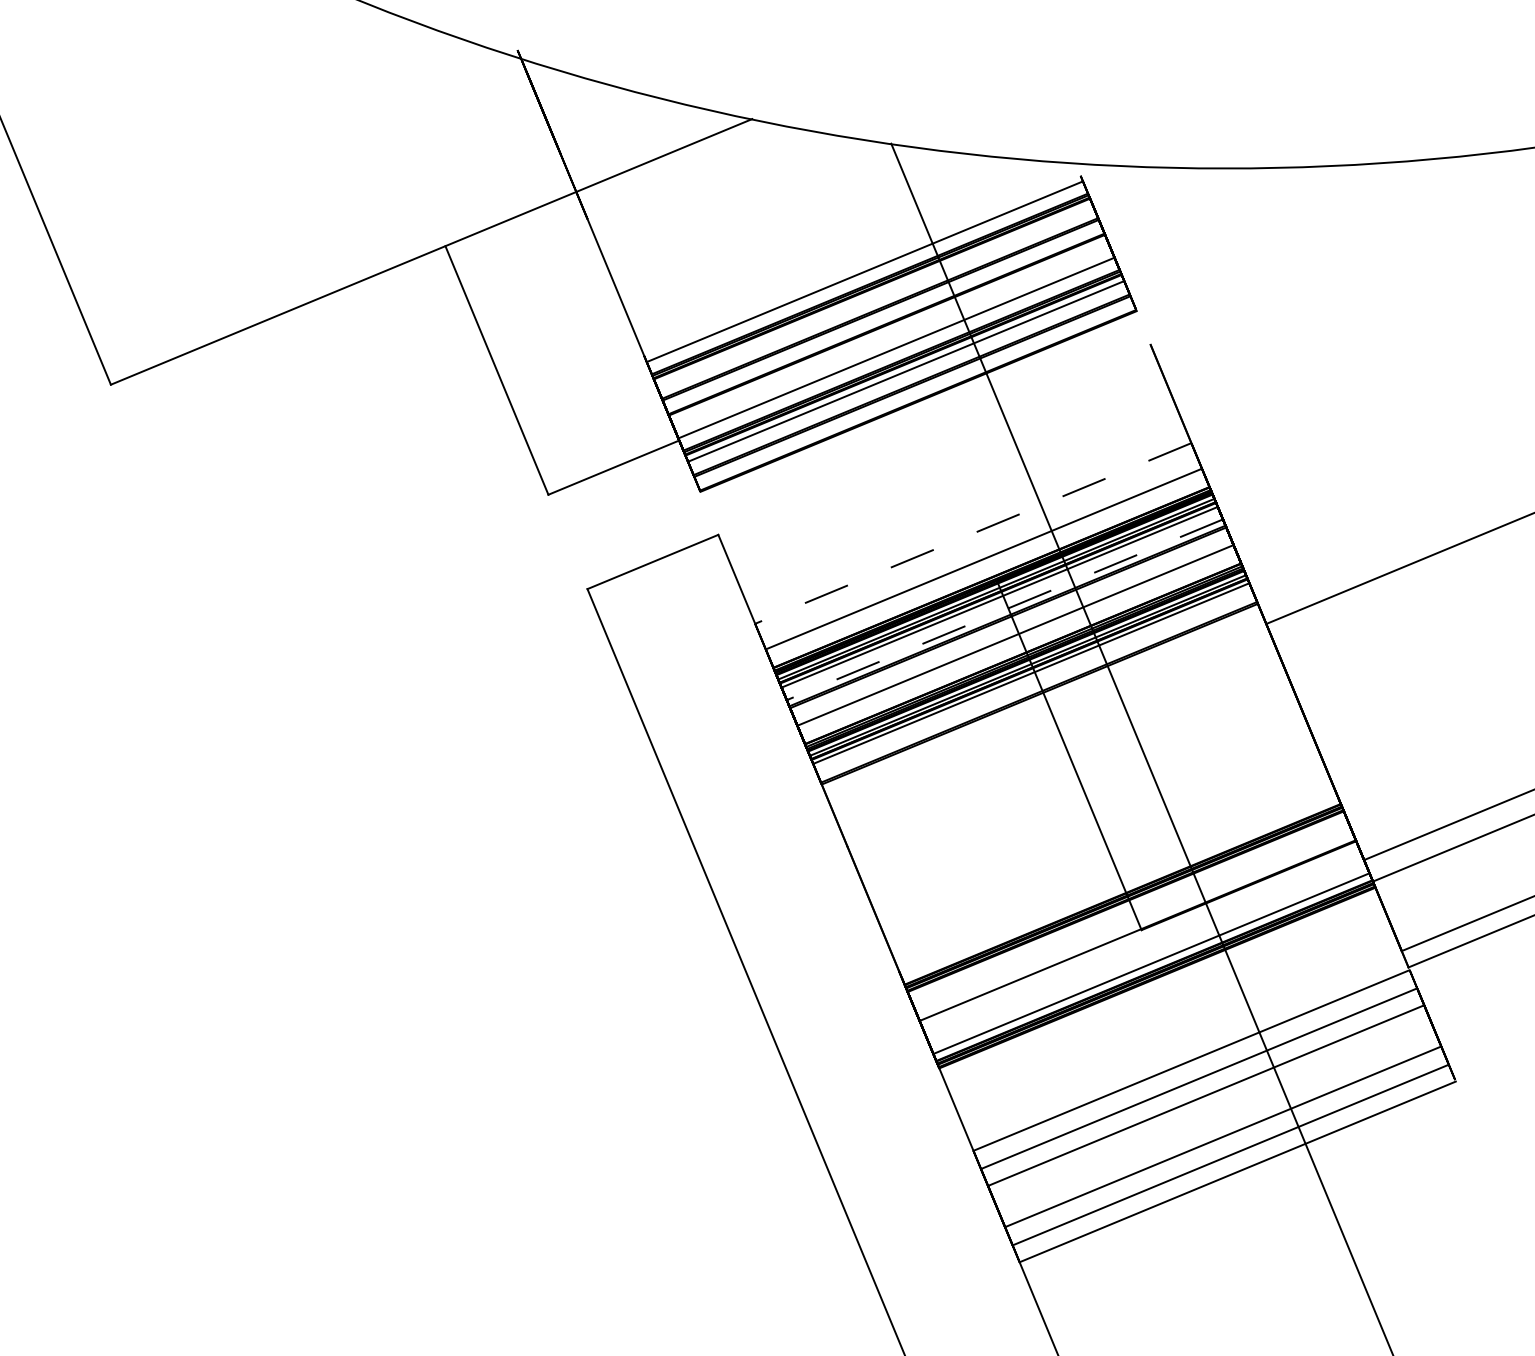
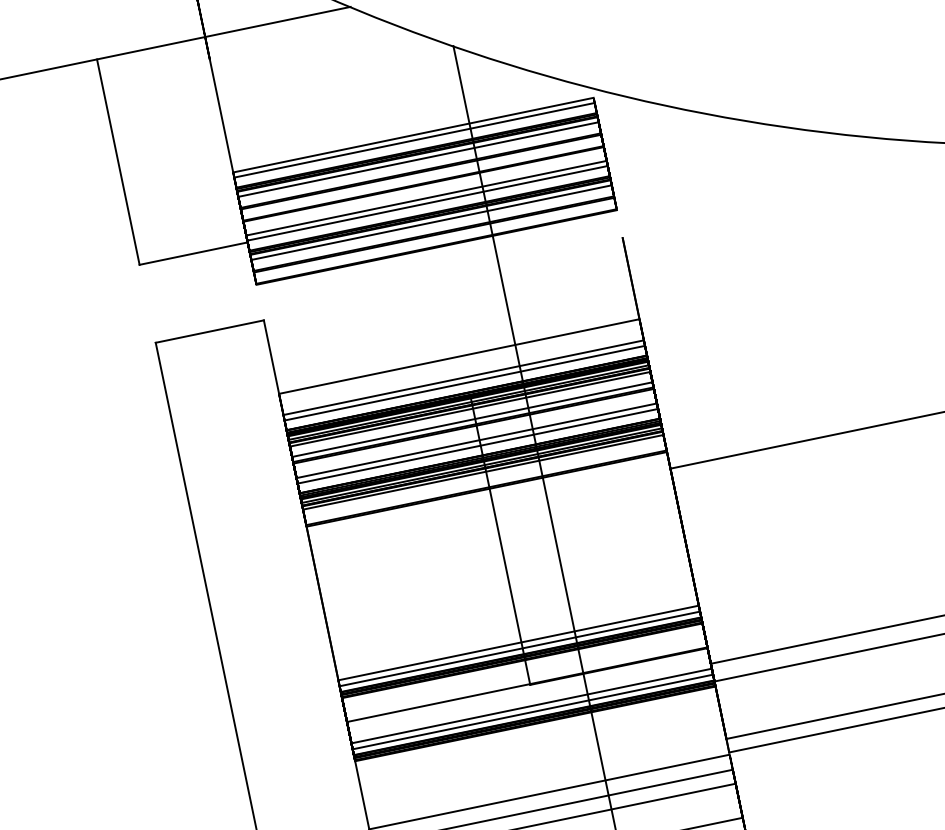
line: (862, 265) -> (413, 135), added
line: (874, 294) -> (418, 159), added
line: (893, 341) -> (426, 197), added
line: (972, 533) -> (458, 356), dashed -> solid
line: (986, 565) -> (464, 383), added
line: (1004, 609) -> (472, 419), dashed -> solid
line: (1018, 641) -> (478, 445), added
line: (1116, 879) -> (518, 642), added
line: (1119, 887) -> (519, 649), added
line: (1148, 956) -> (531, 706), added

